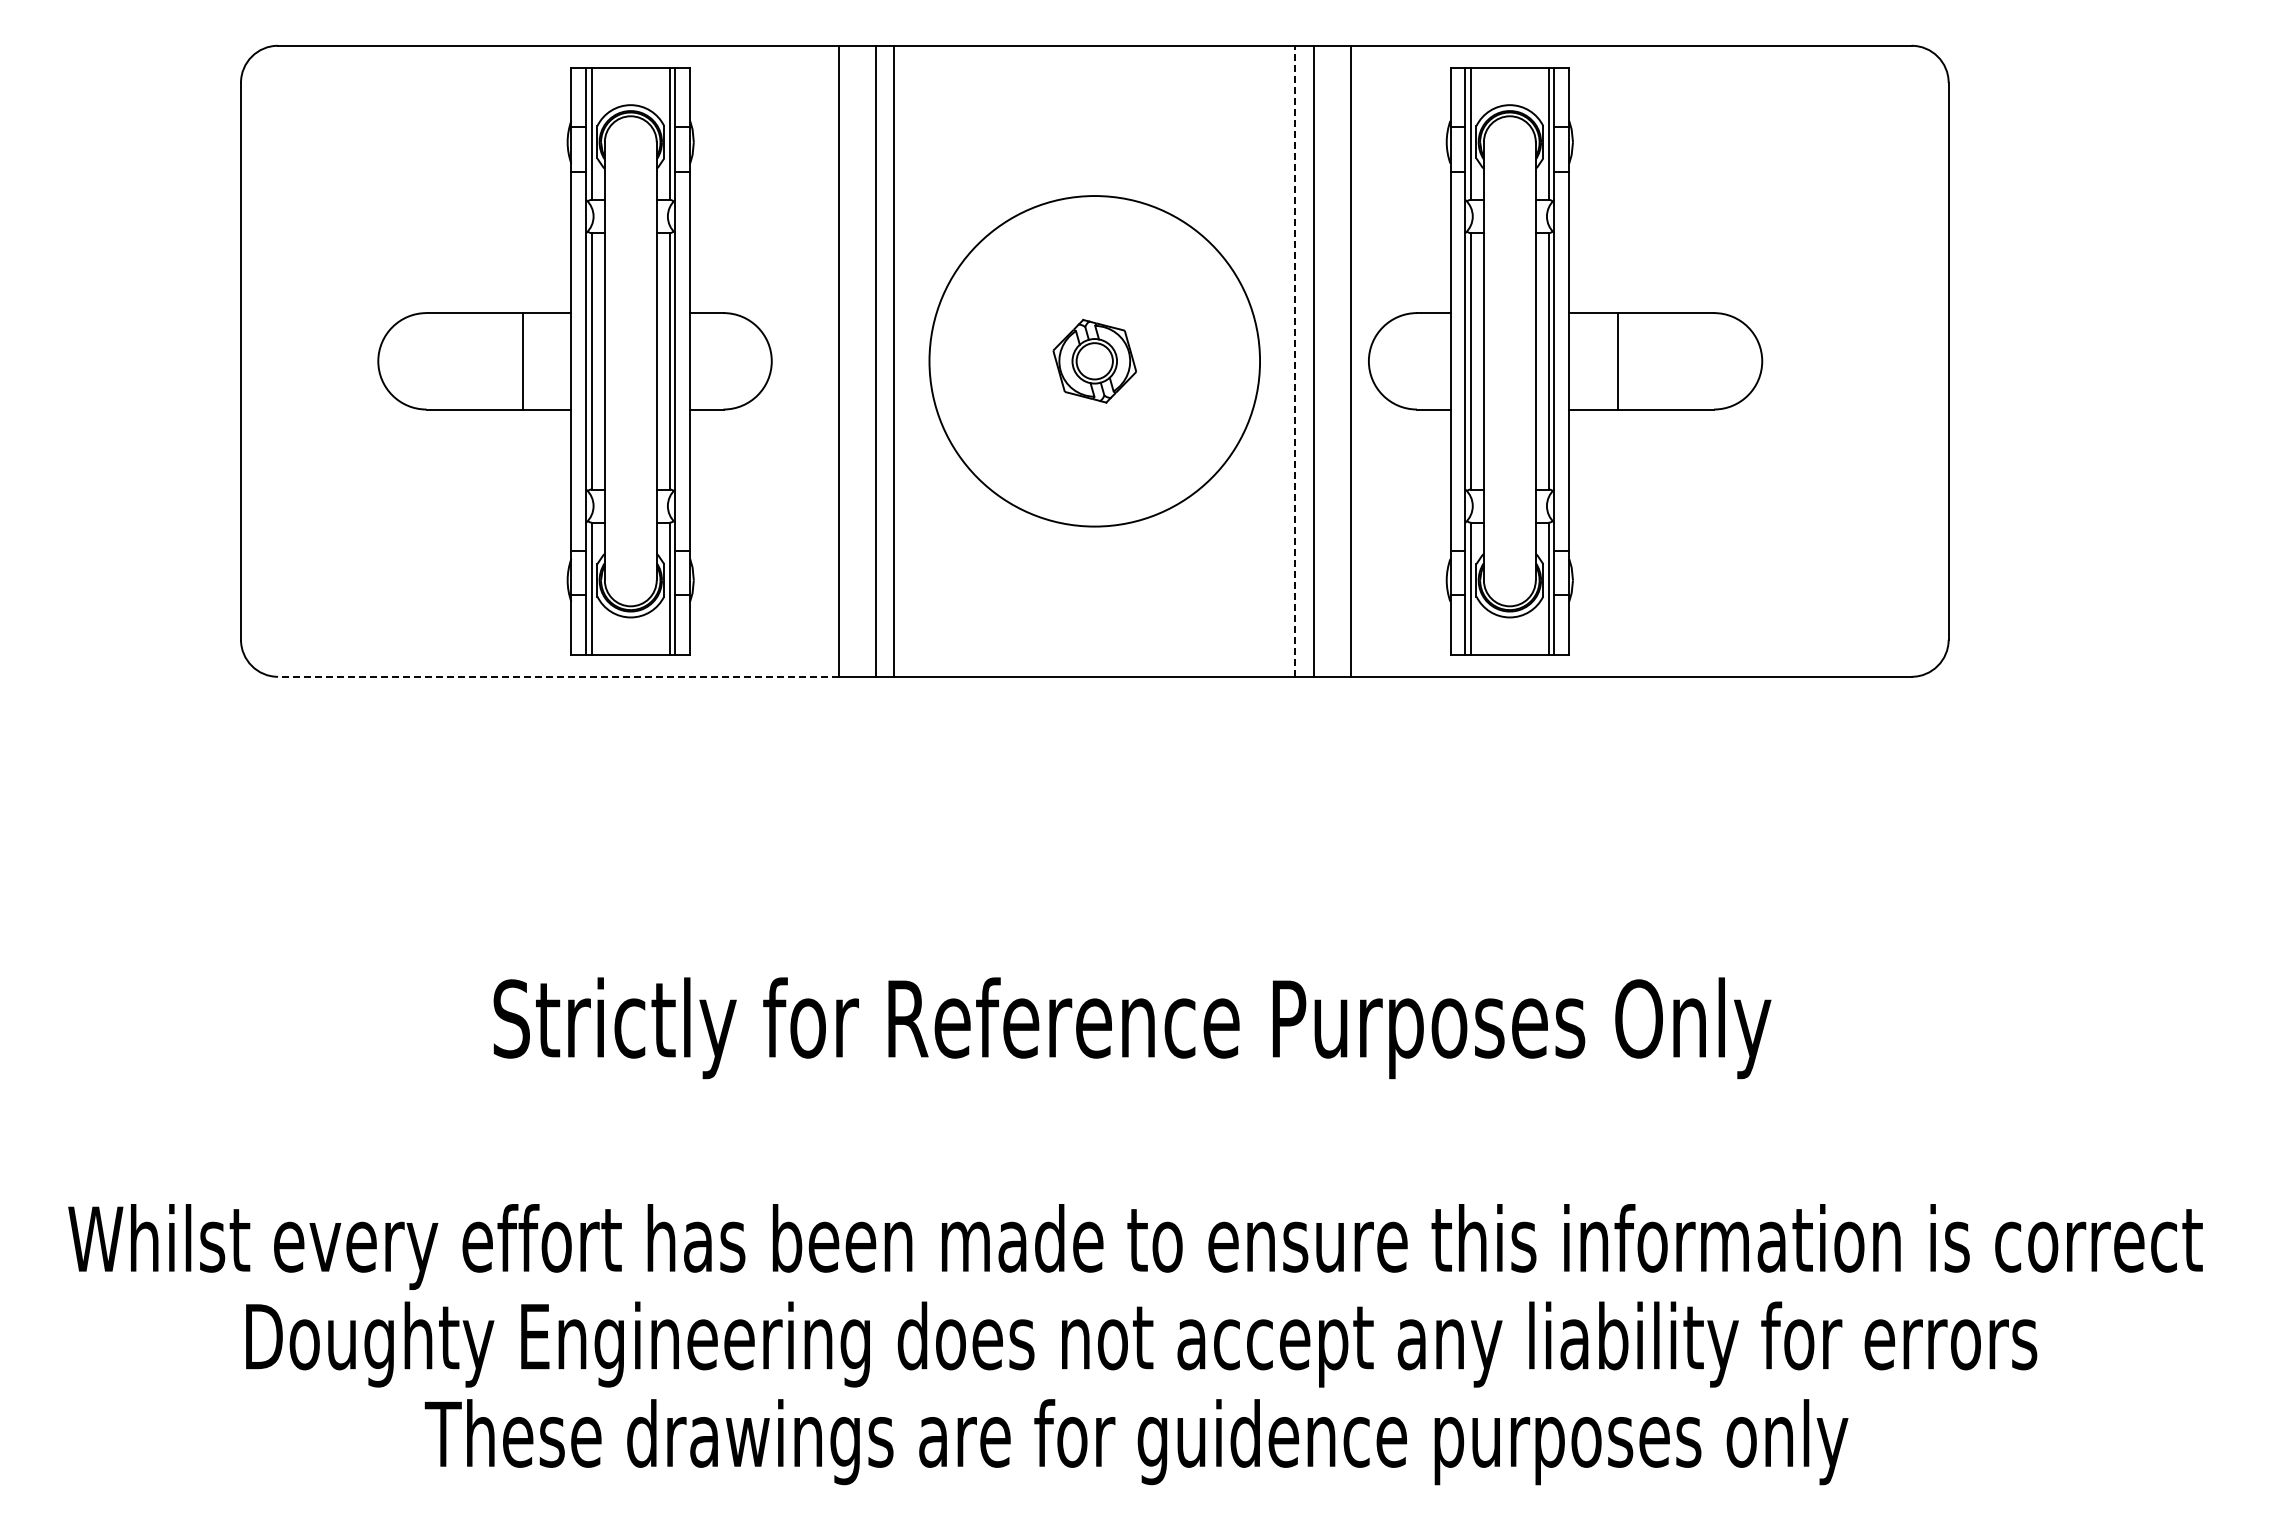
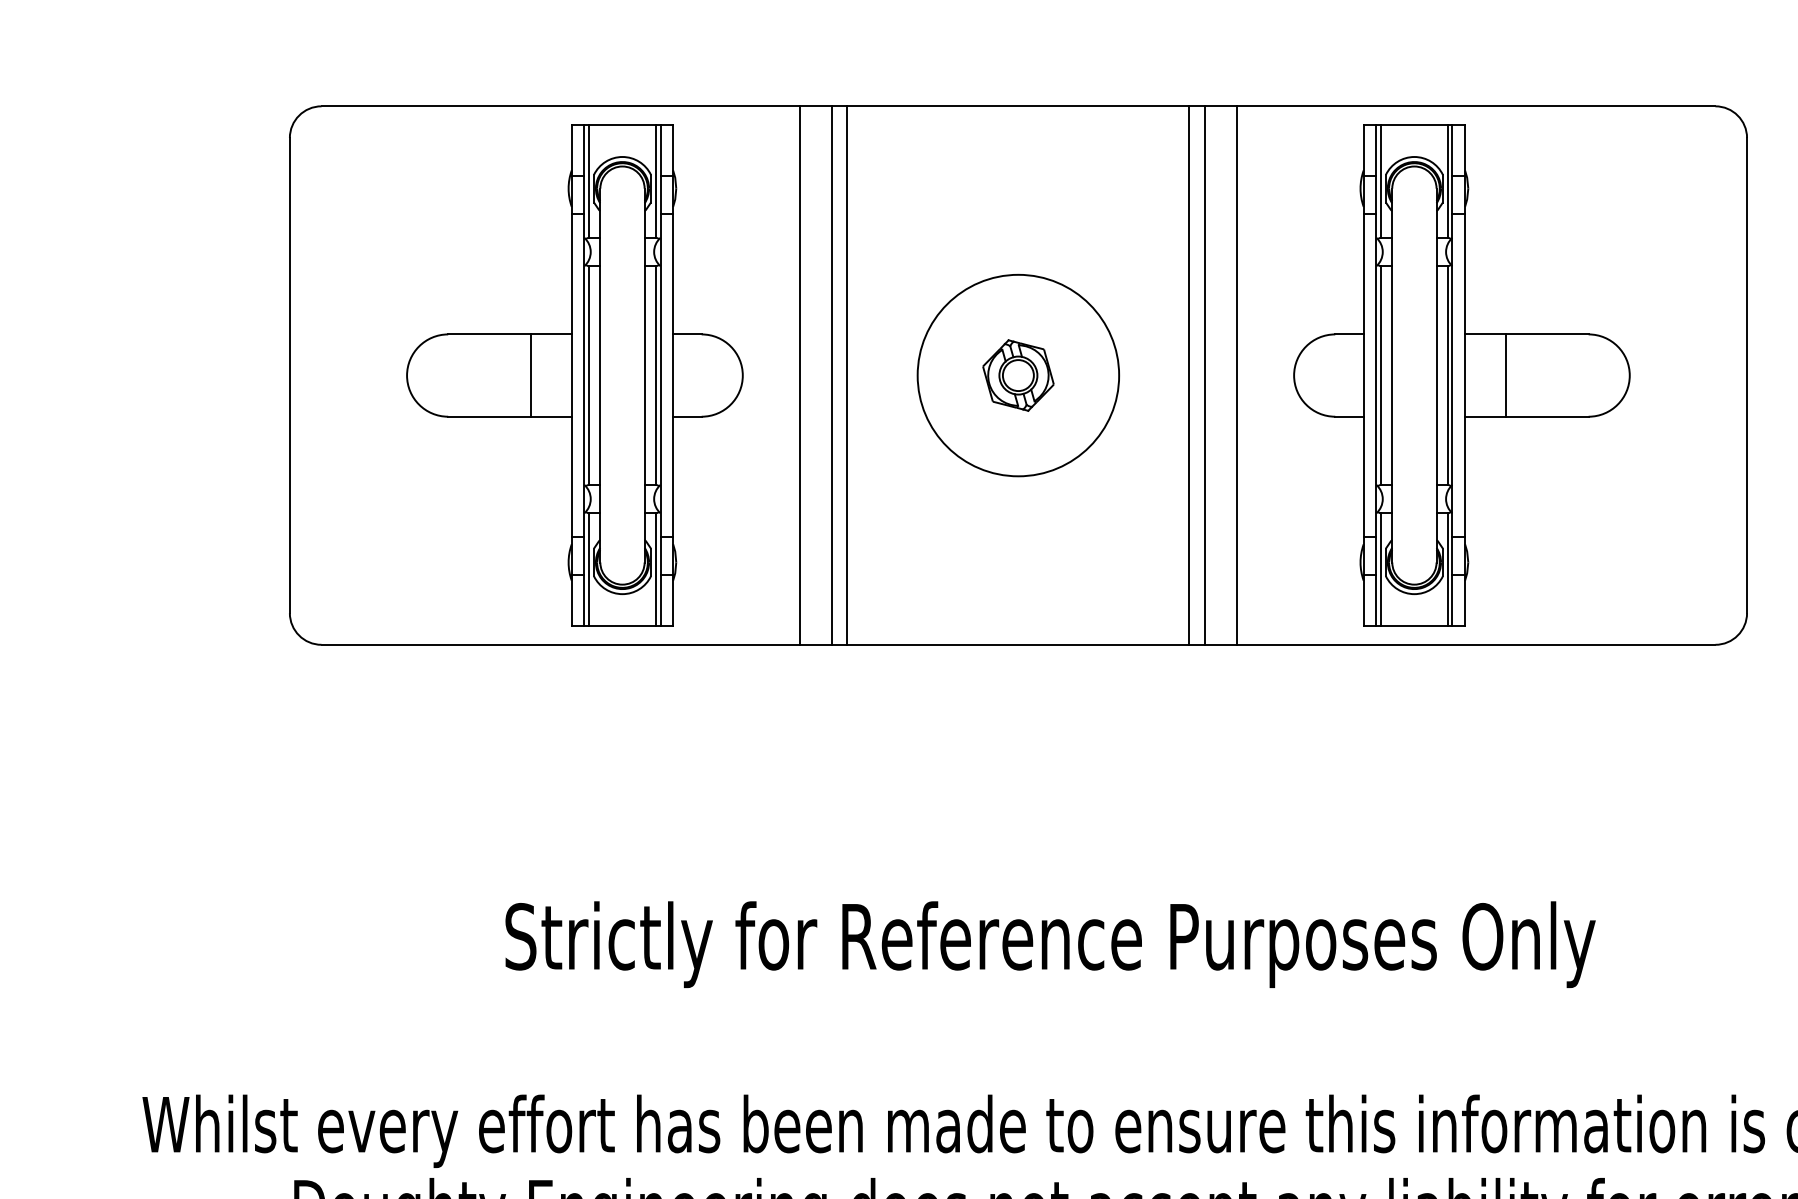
circle: (1094, 361) -> (1018, 375), size x0.71
line: (1295, 361) -> (1189, 375), dashed -> solid
part: (1565, 361) -> (1461, 375), moved
line: (557, 676) -> (559, 644), dashed -> solid

